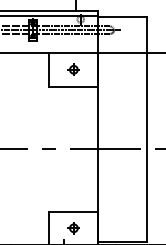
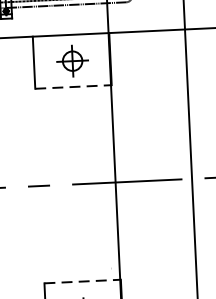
part: (73, 69) -> (71, 60), size x1.6
line: (73, 86) -> (72, 86), solid -> dashed
line: (73, 211) -> (82, 281), solid -> dashed

